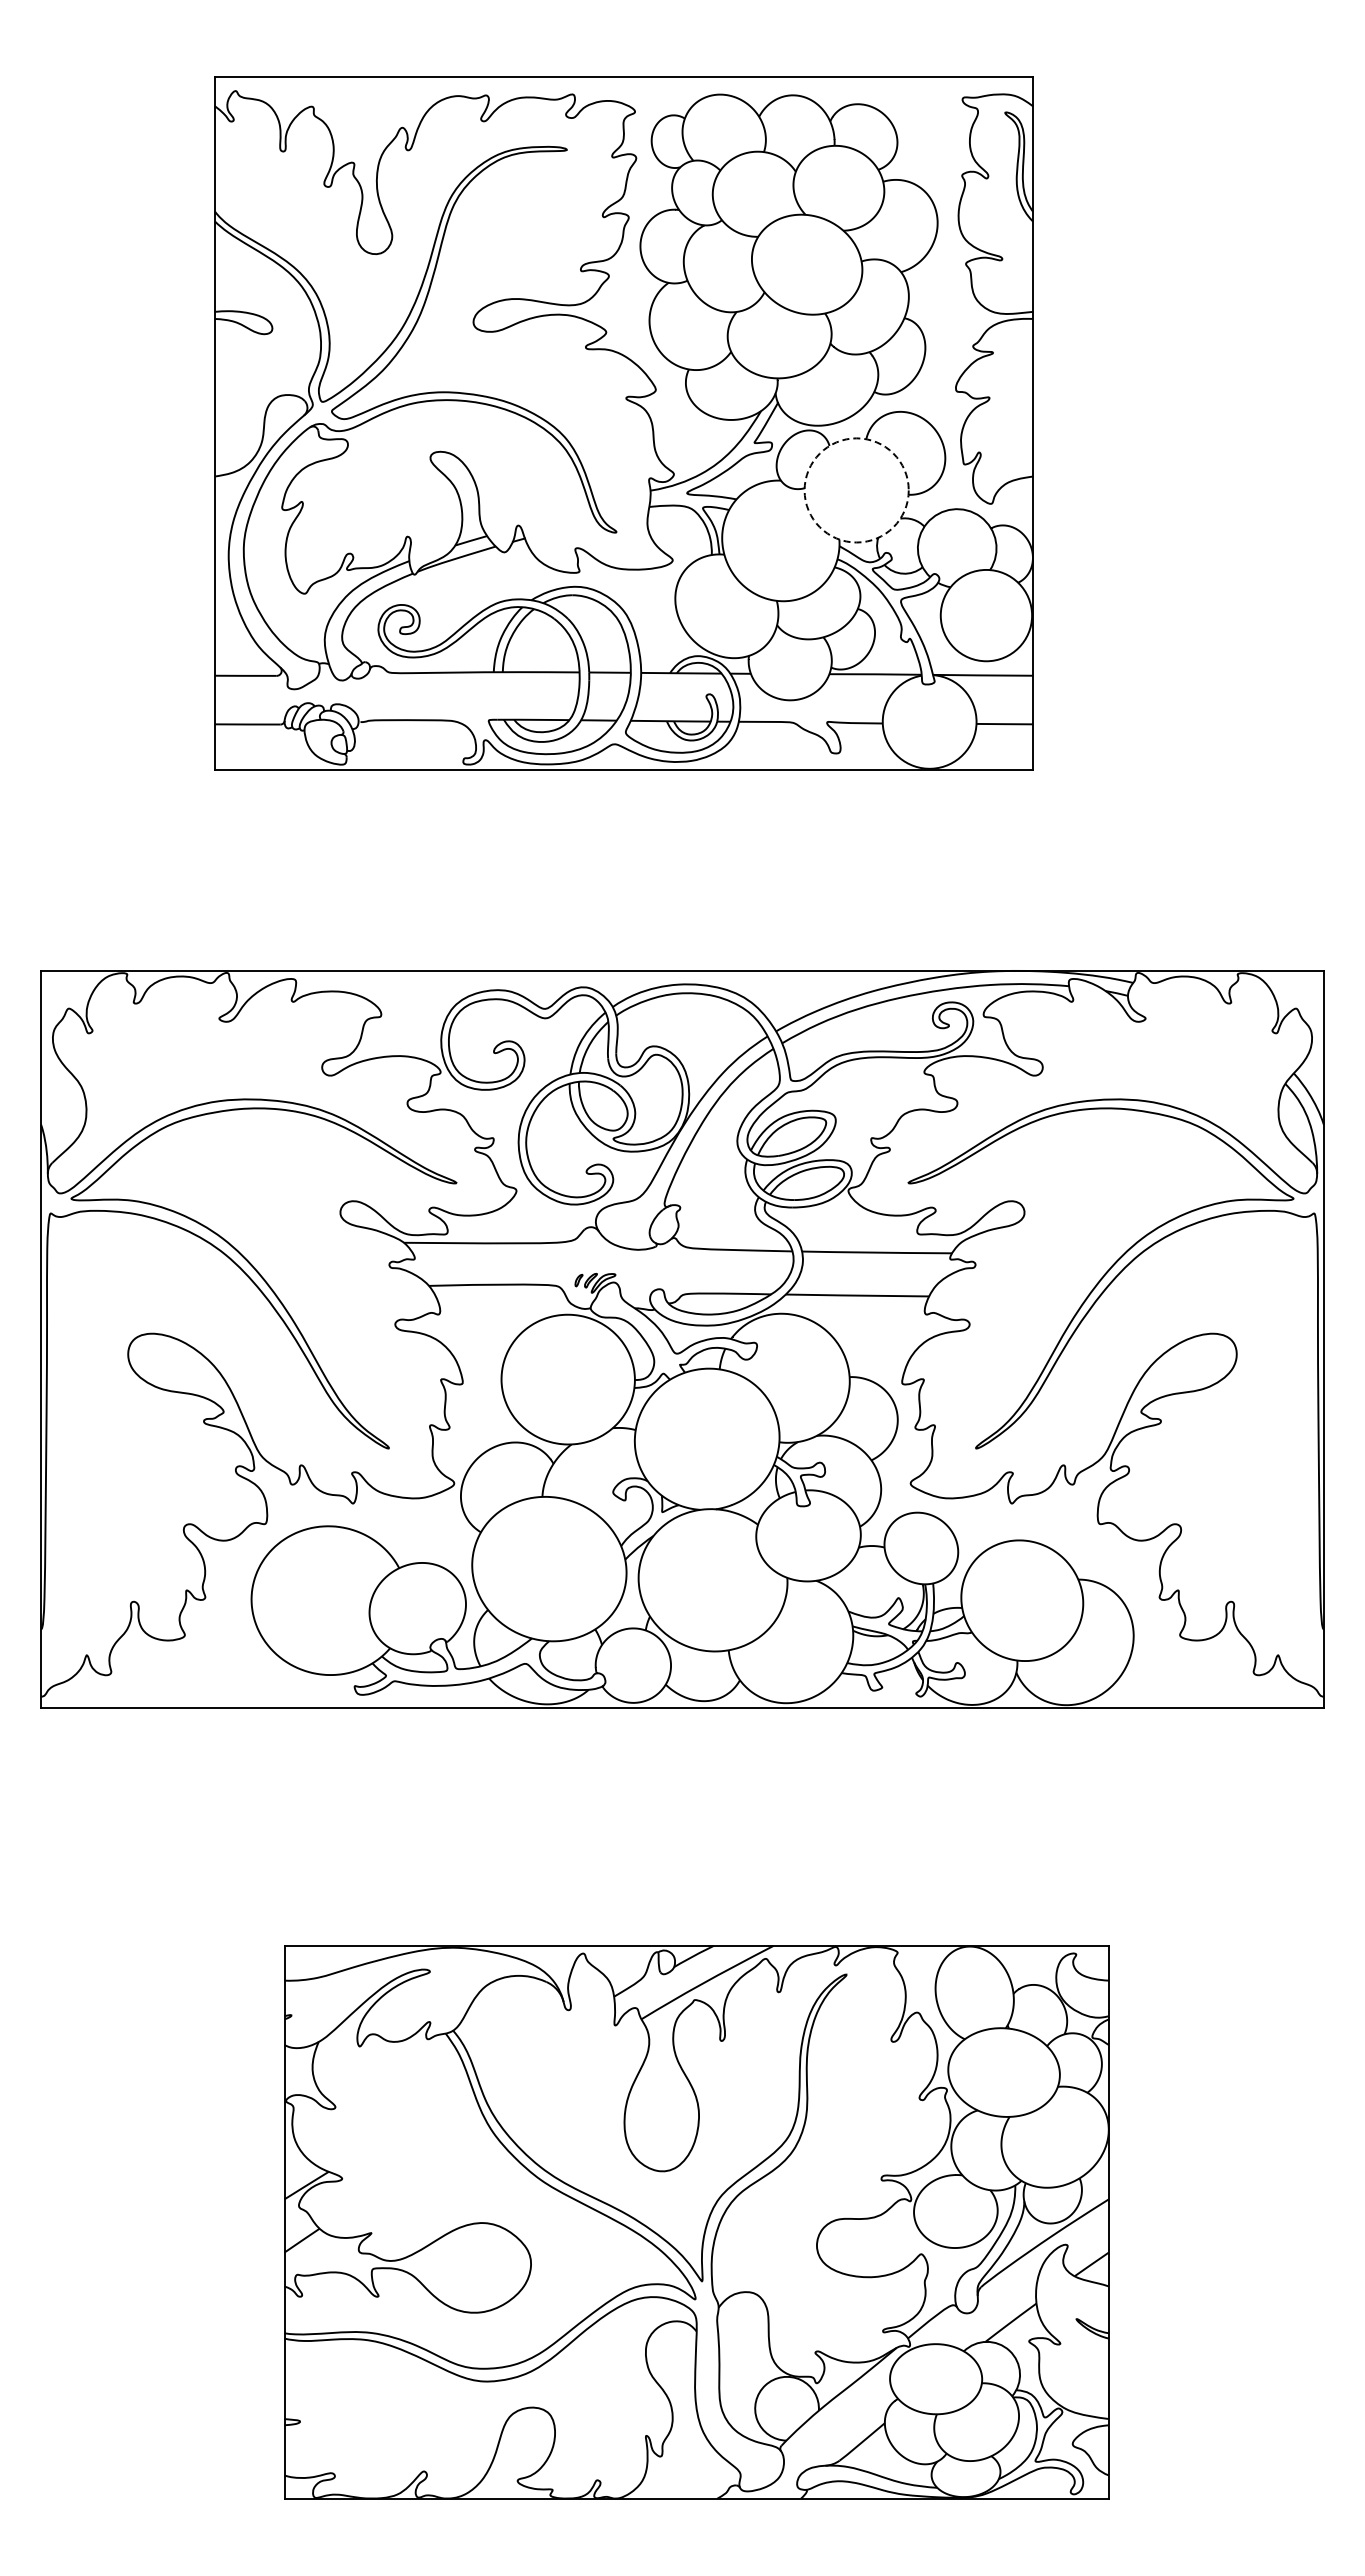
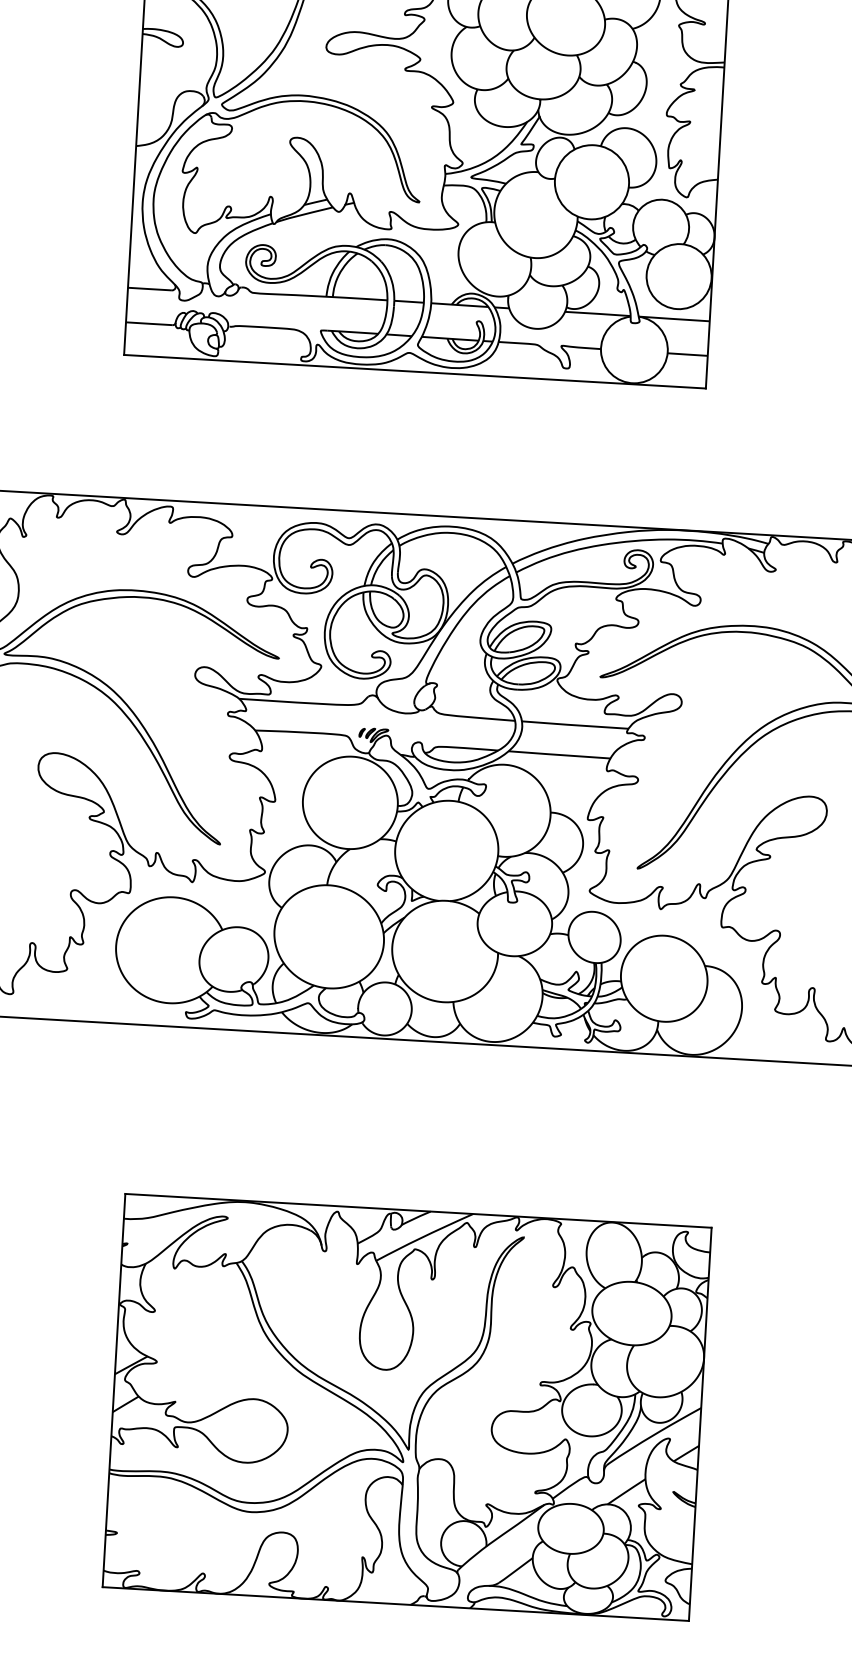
circle: (856, 490) -> (591, 182), dashed -> solid

